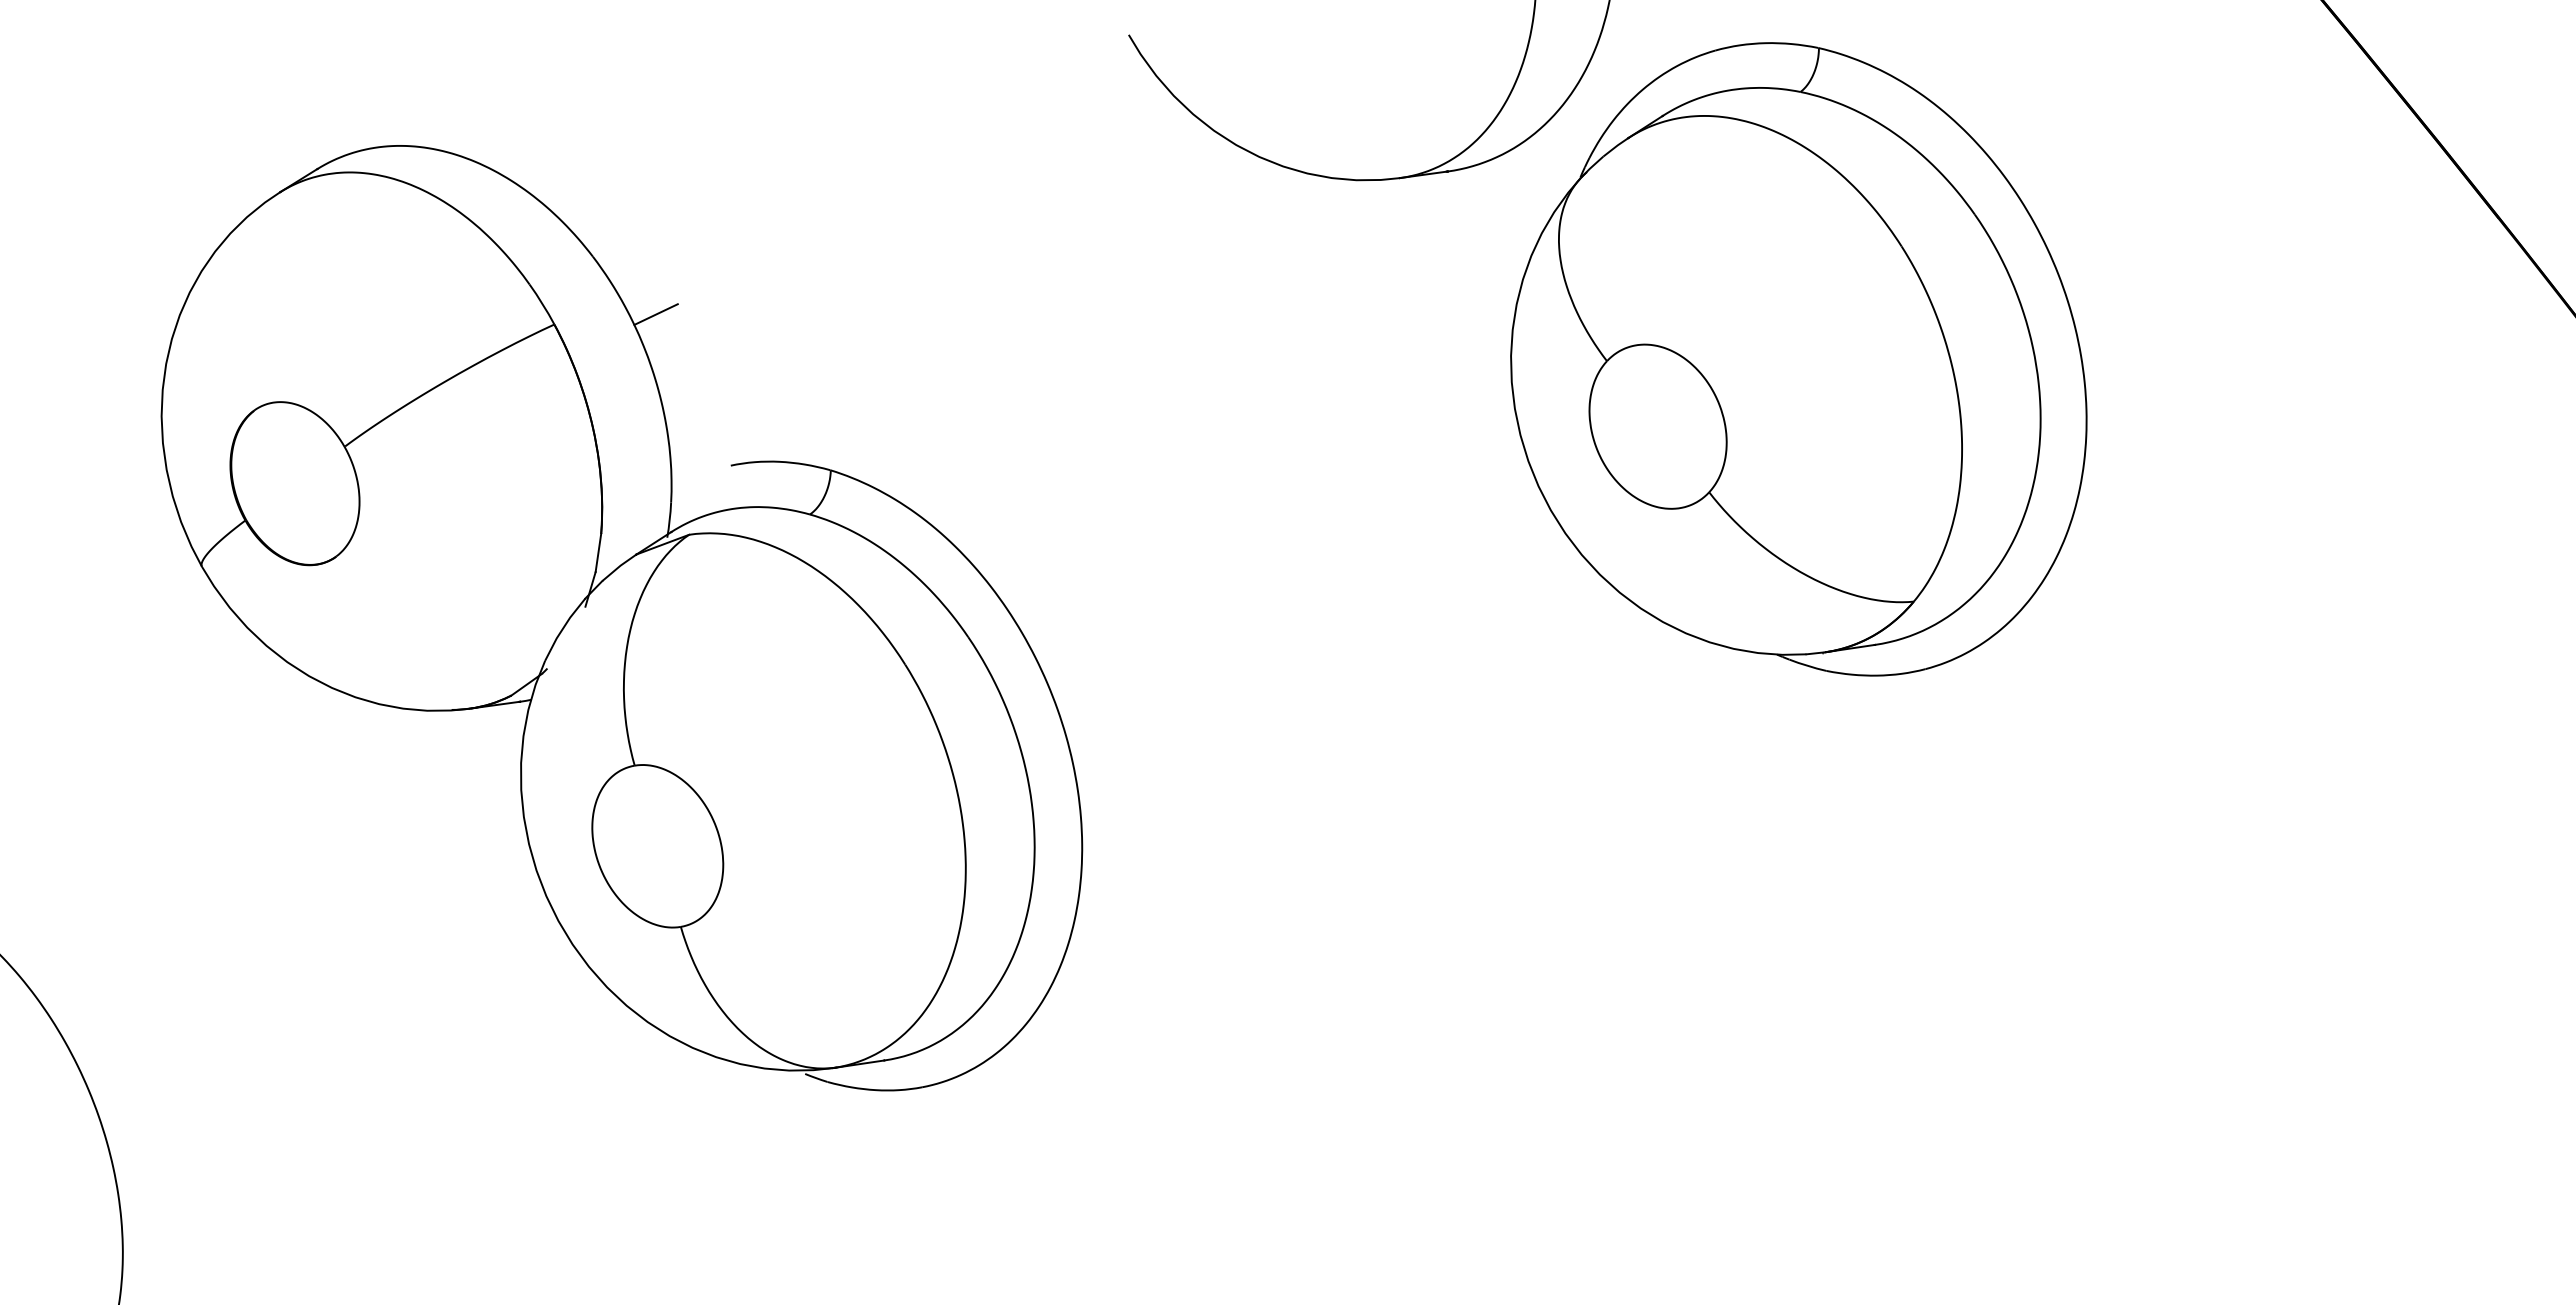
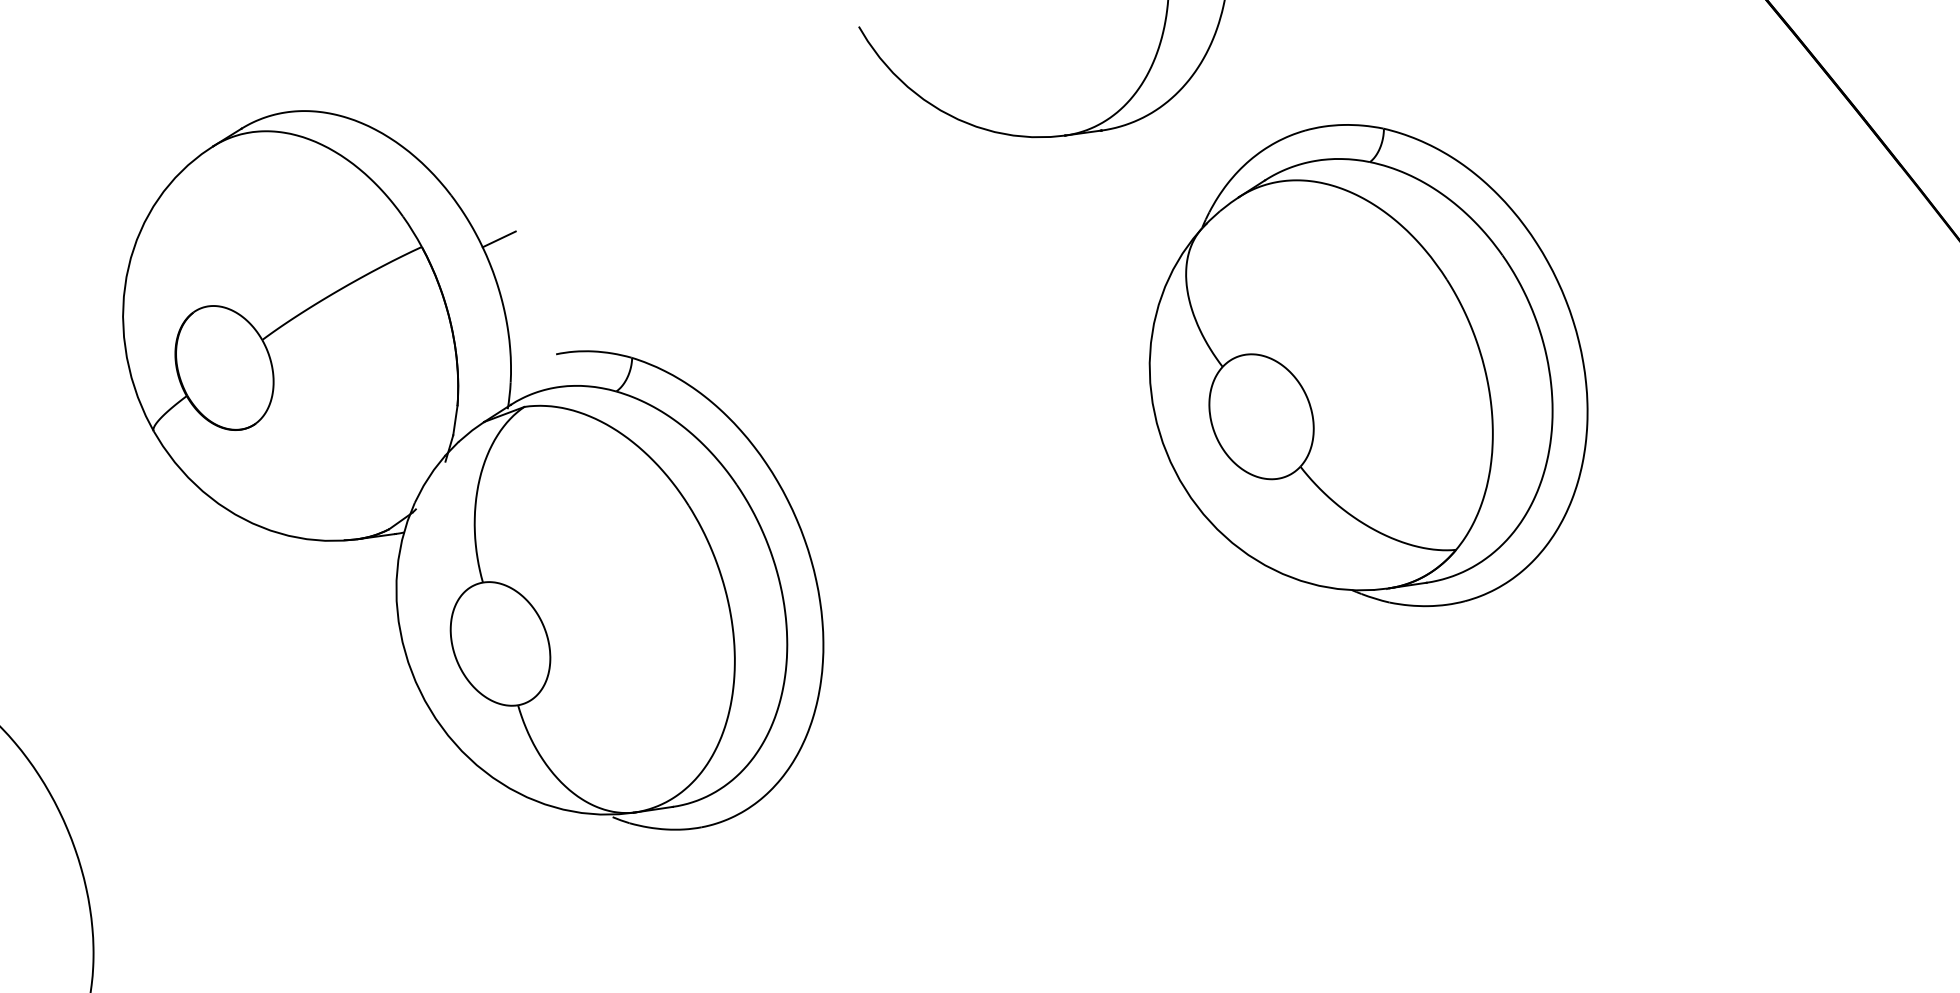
part: (1798, 359) -> (1368, 365), moved

